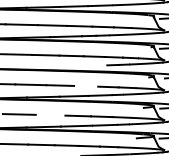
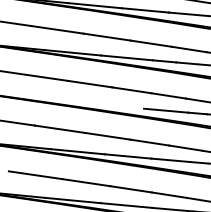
line: (93, 65) -> (165, 110), added
line: (86, 85) -> (150, 141), added
line: (50, 114) -> (86, 181), added

